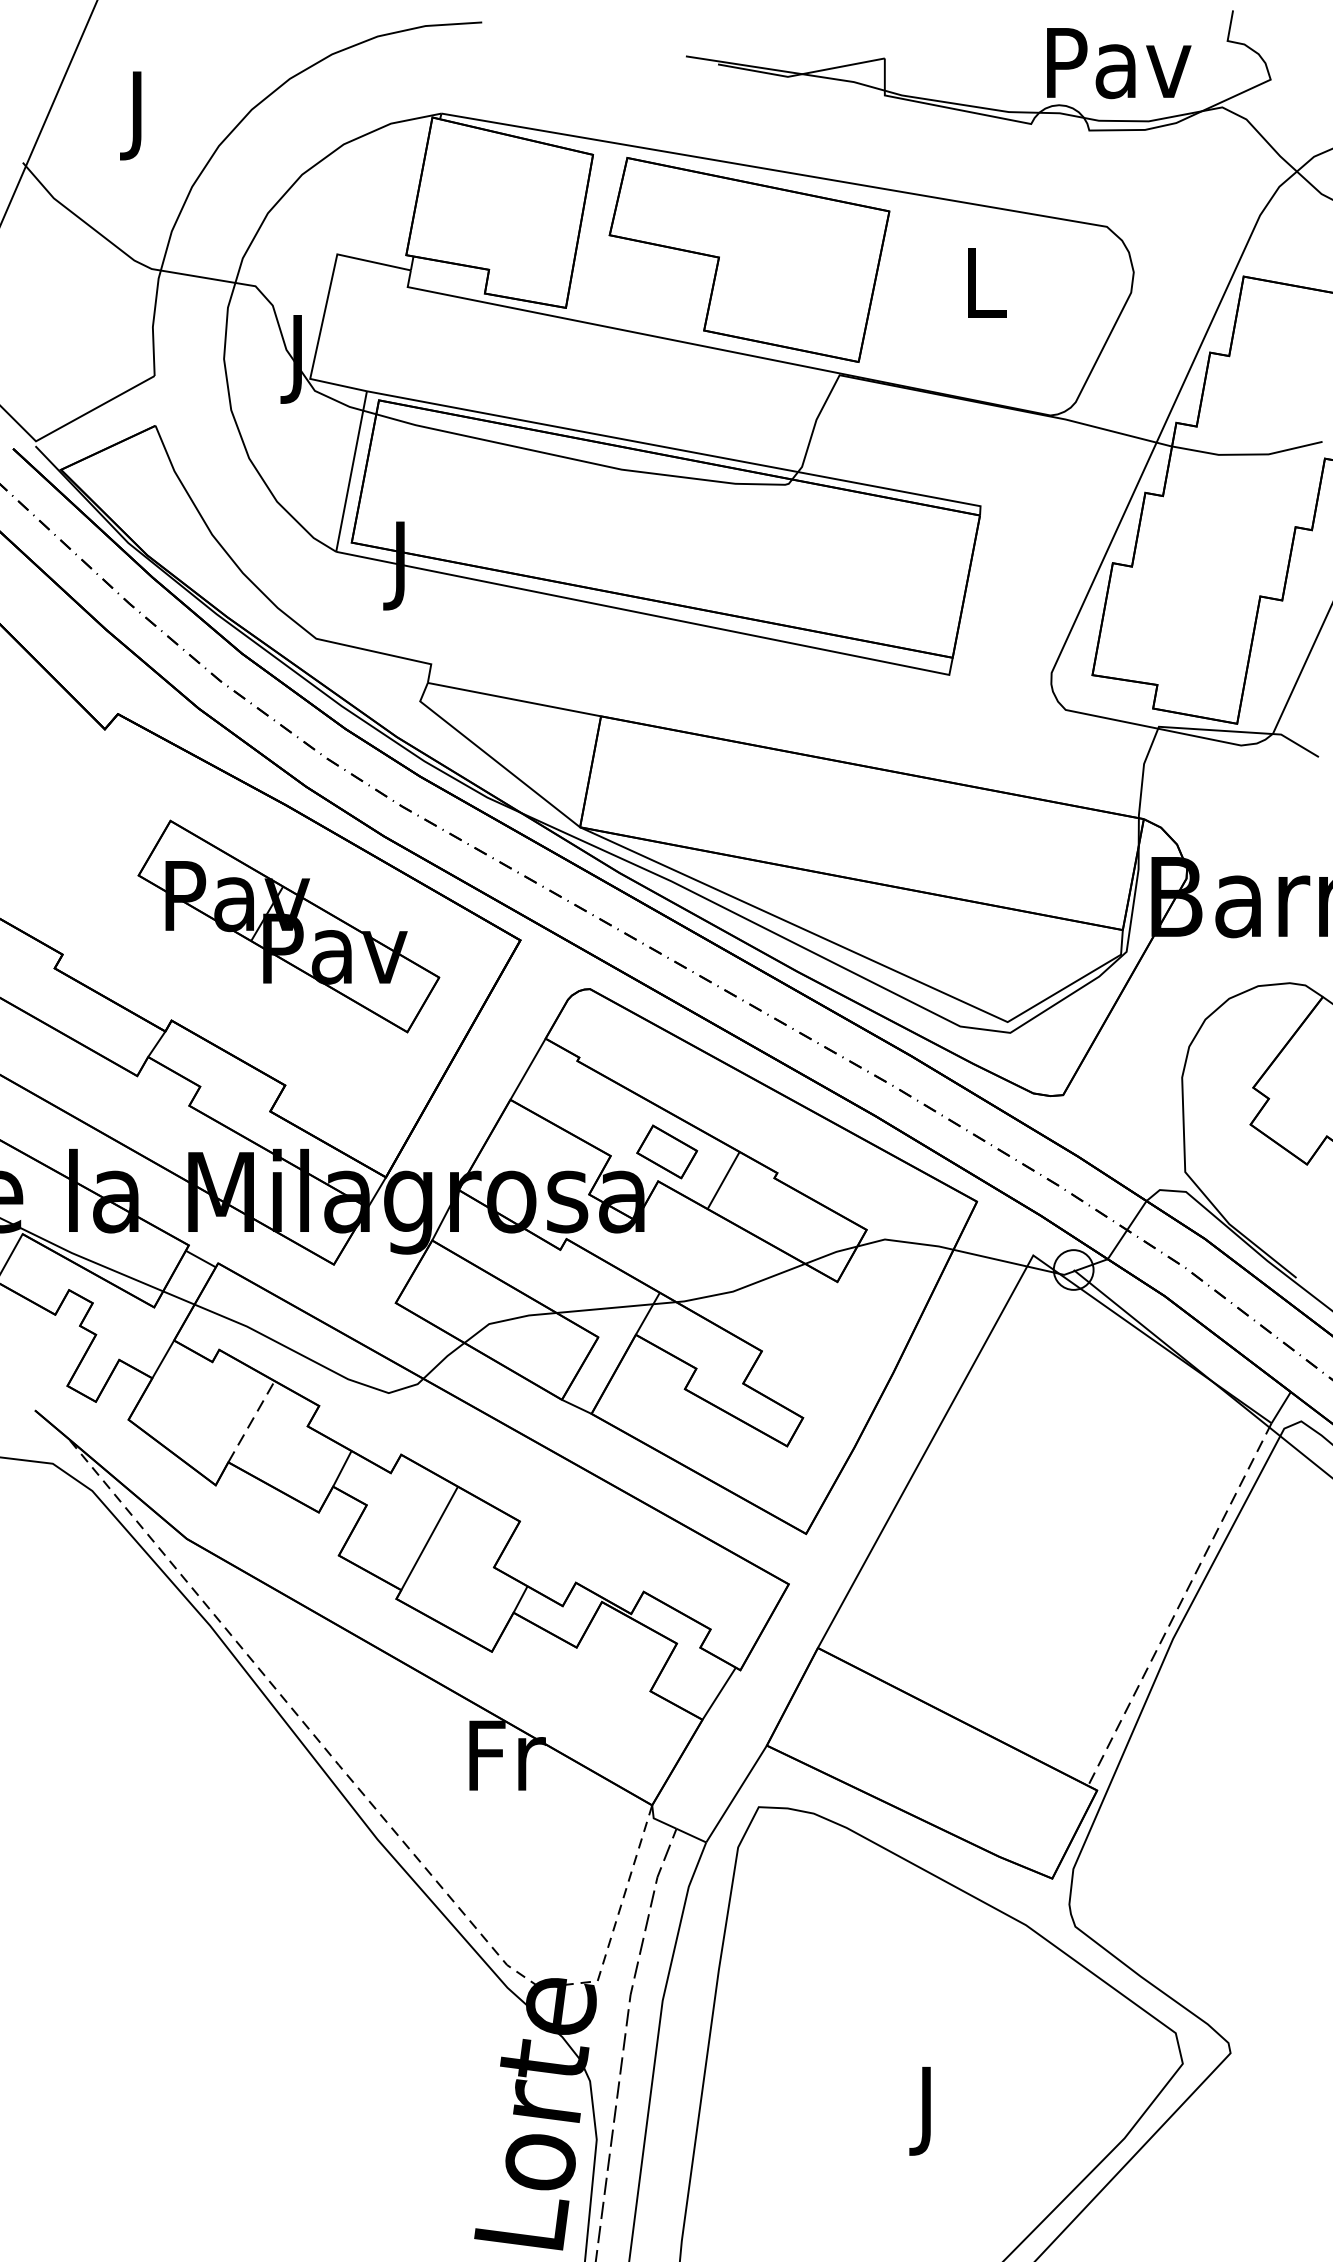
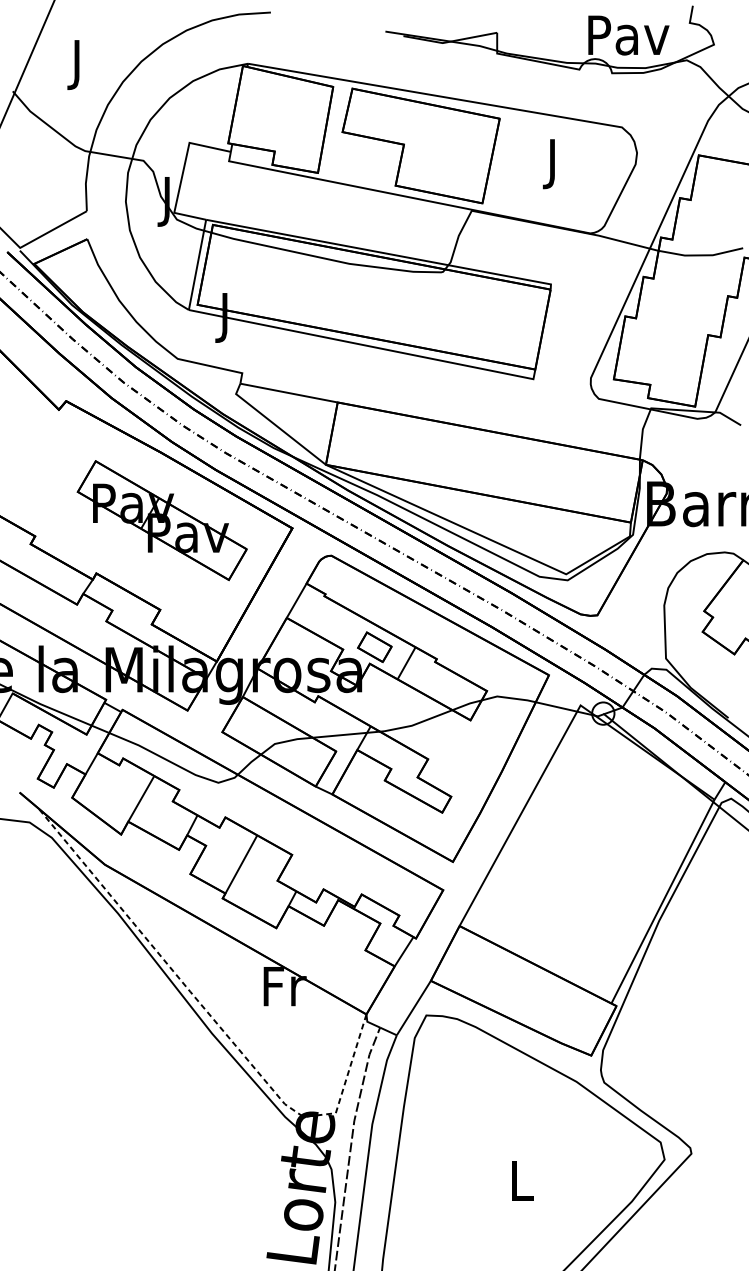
text: (985, 292) -> (553, 164), L -> J
line: (251, 1421) -> (141, 798), dashed -> solid
line: (1178, 1606) -> (662, 902), dashed -> solid
text: (929, 2111) -> (522, 1186), J -> L

